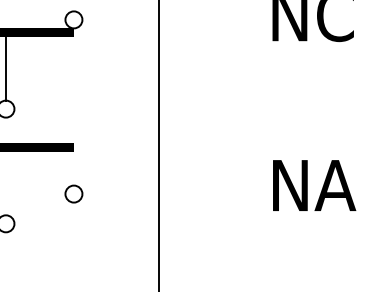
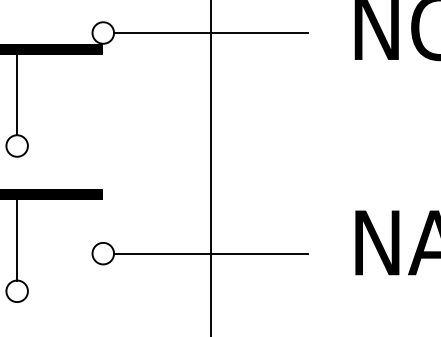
line: (158, 19) -> (210, 32), added
line: (5, 181) -> (16, 237), added
line: (158, 194) -> (210, 254), added

